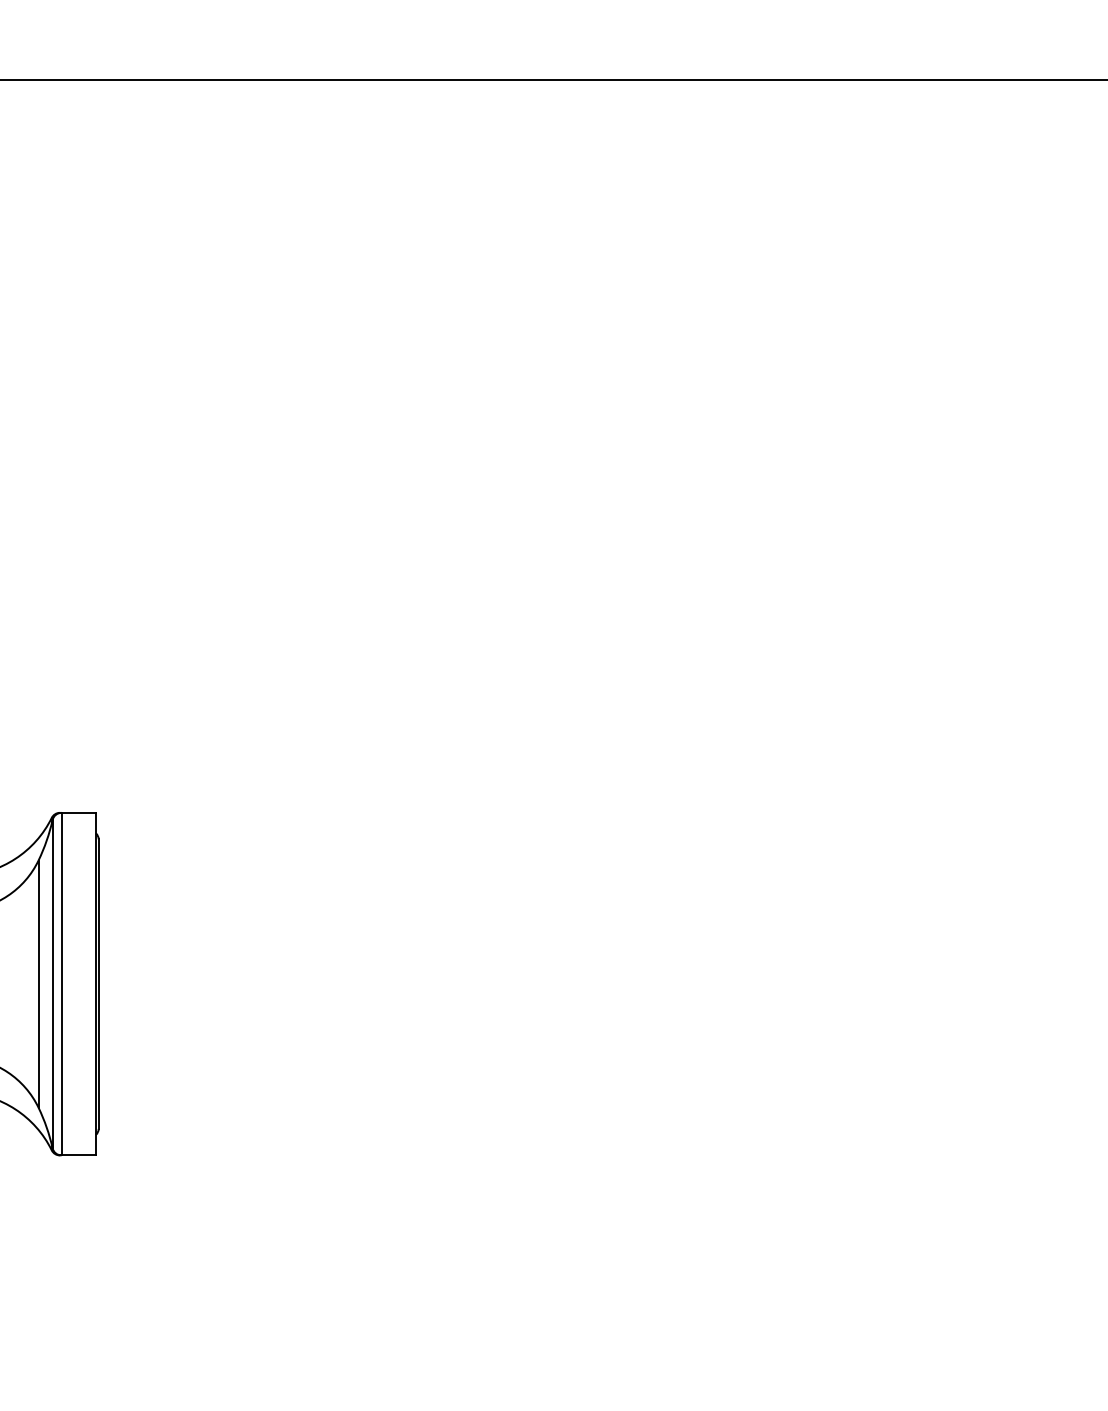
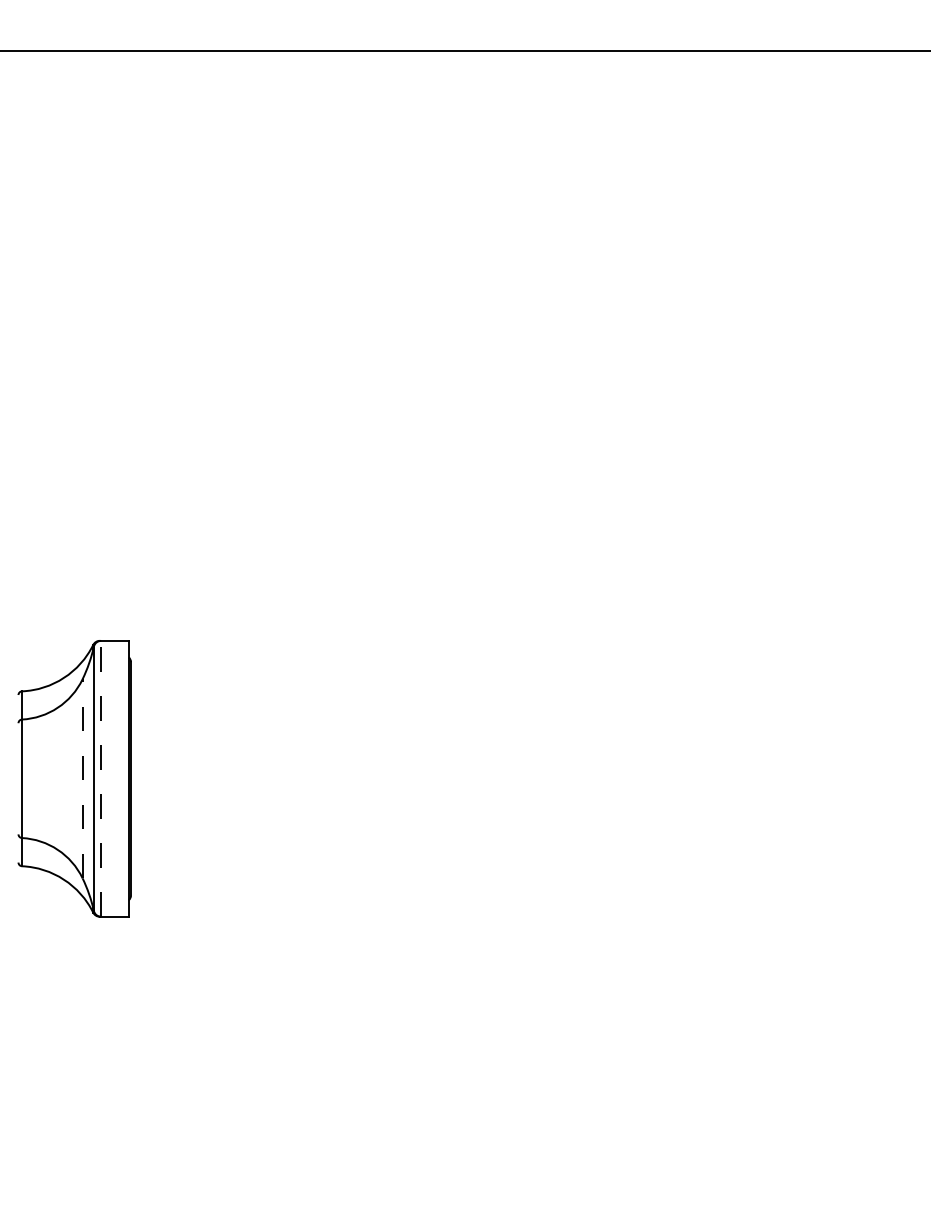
line: (38, 983) -> (82, 778), solid -> dashed
line: (62, 983) -> (101, 778), solid -> dashed

